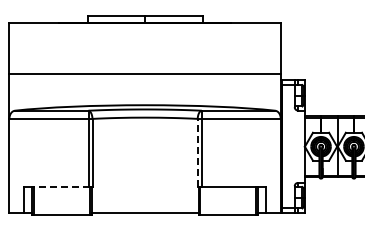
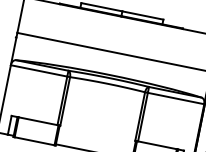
line: (197, 152) -> (140, 116), dashed -> solid
line: (62, 187) -> (38, 121), dashed -> solid

